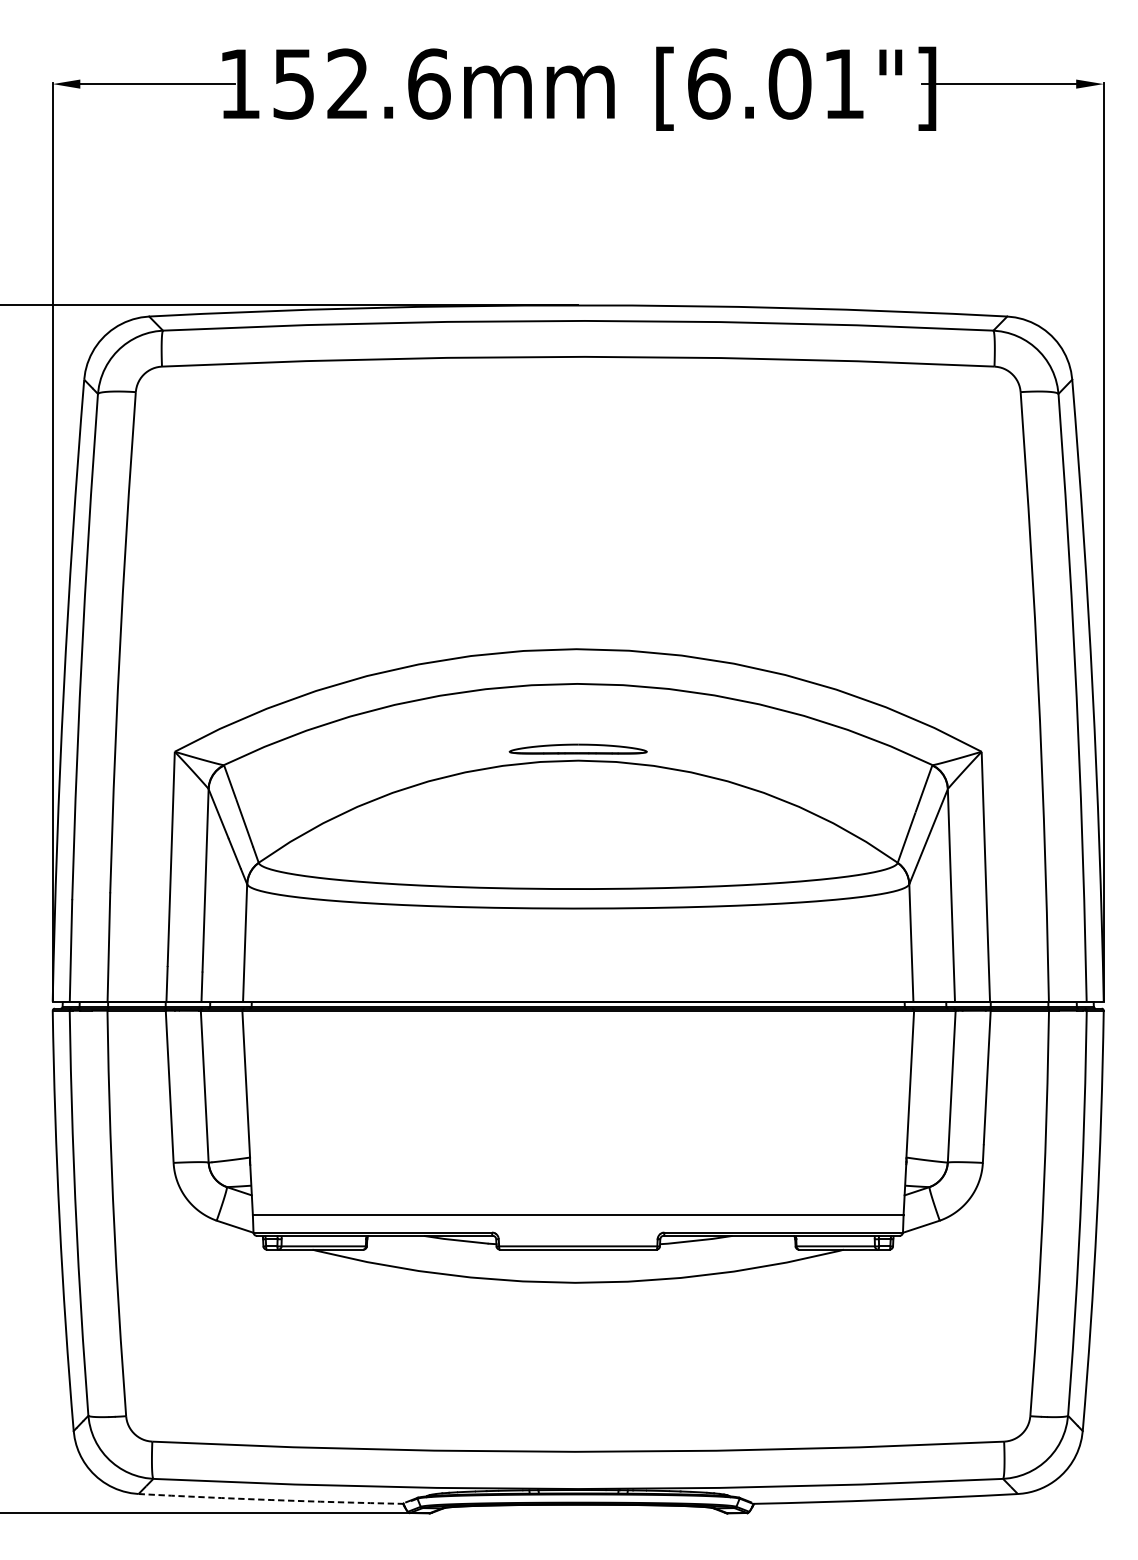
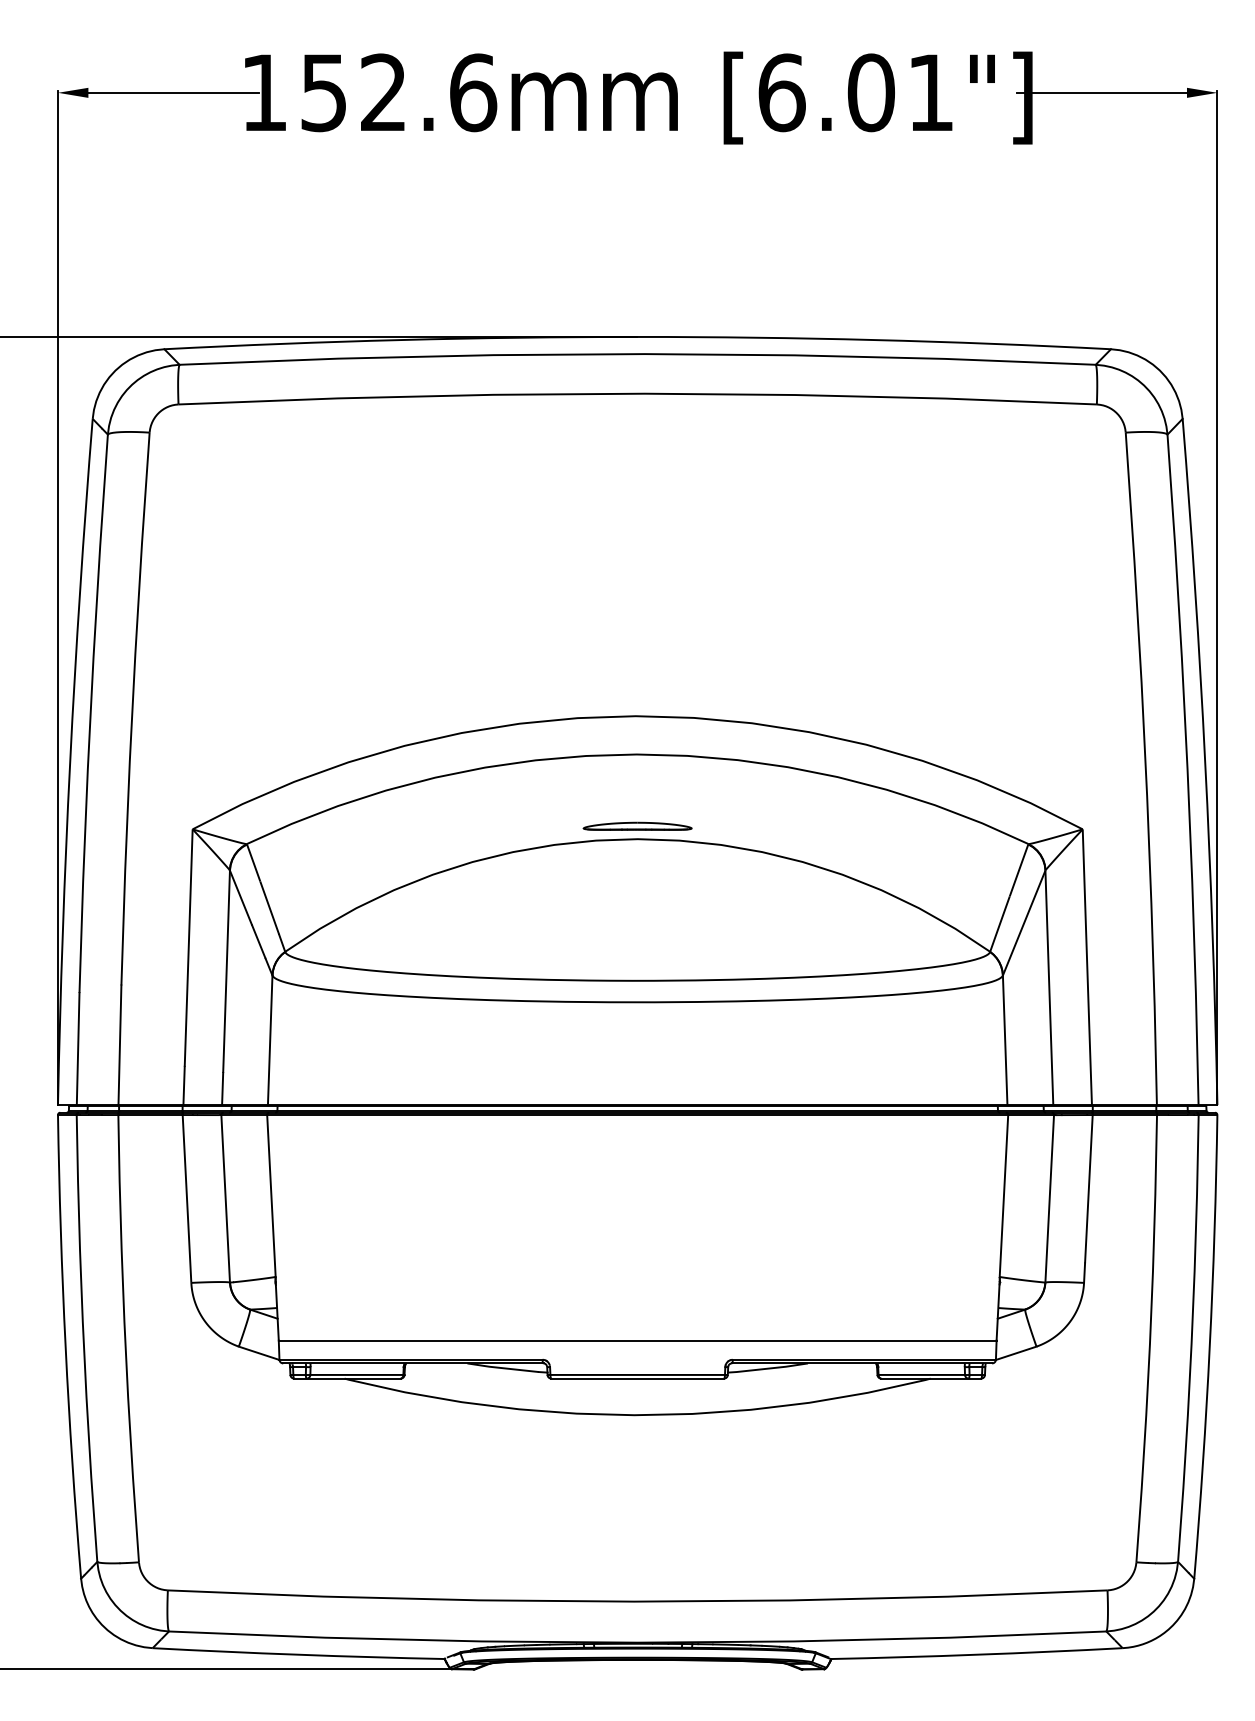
part: (578, 748) -> (637, 825), size x0.71
arc: (270, 1499) -> (298, 1654), dashed -> solid

